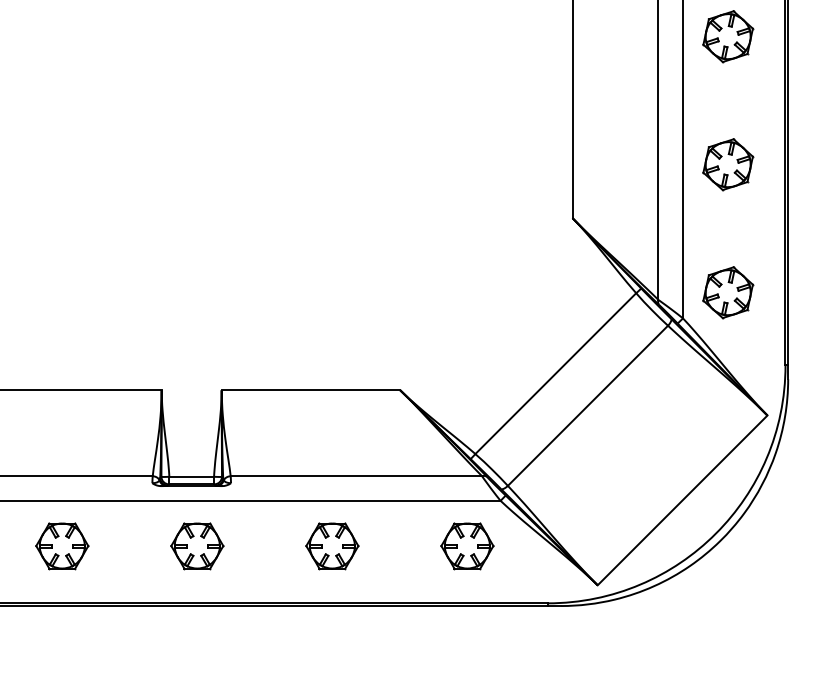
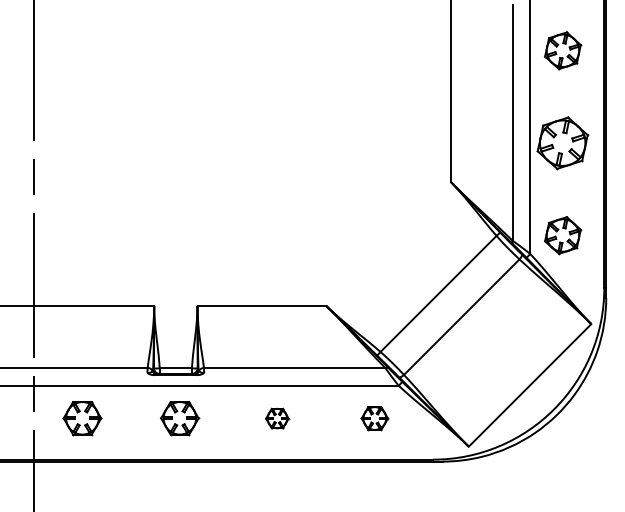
part: (728, 163) -> (563, 142), size x1.4
part: (332, 546) -> (277, 418), size x0.6
part: (467, 546) -> (374, 418), size x0.7

